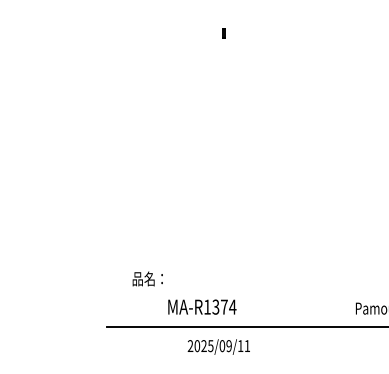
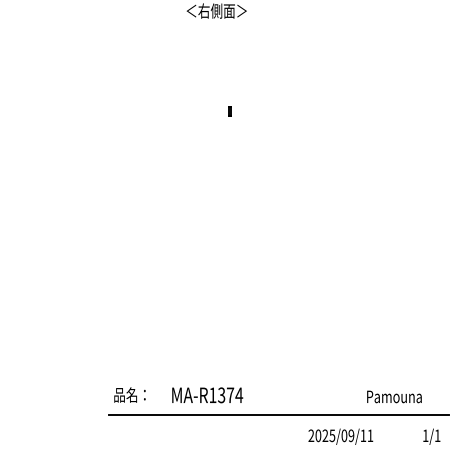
text: (147, 278) -> (129, 394), moved
text: (218, 346) -> (340, 436), moved

